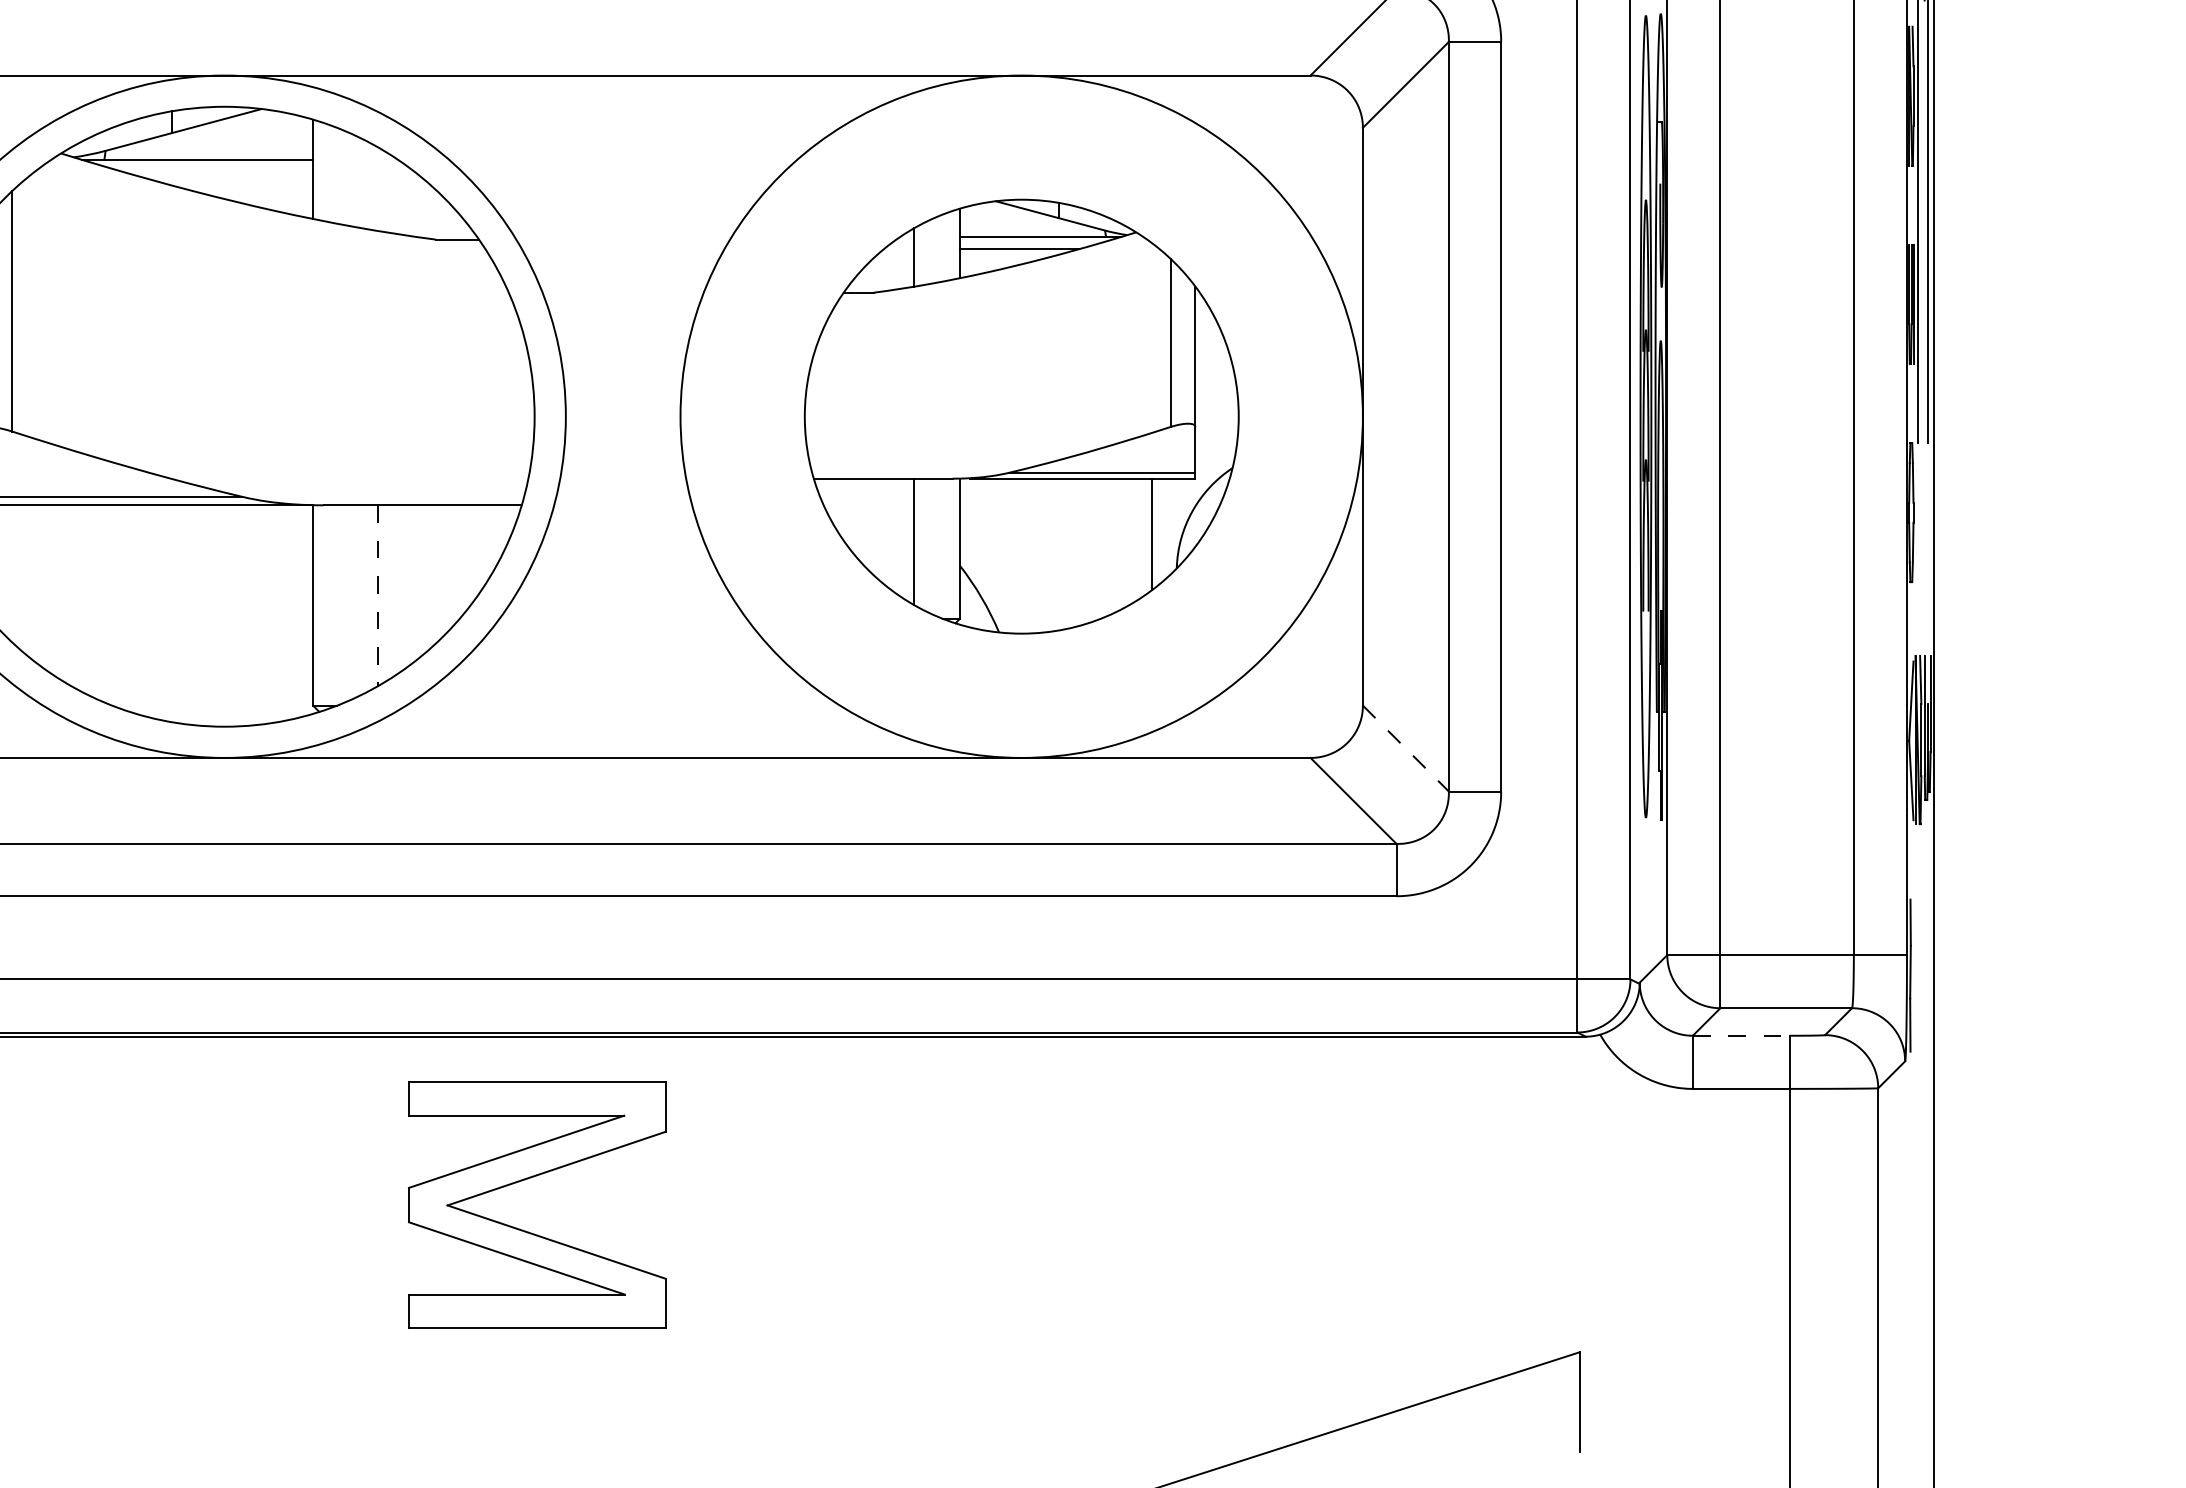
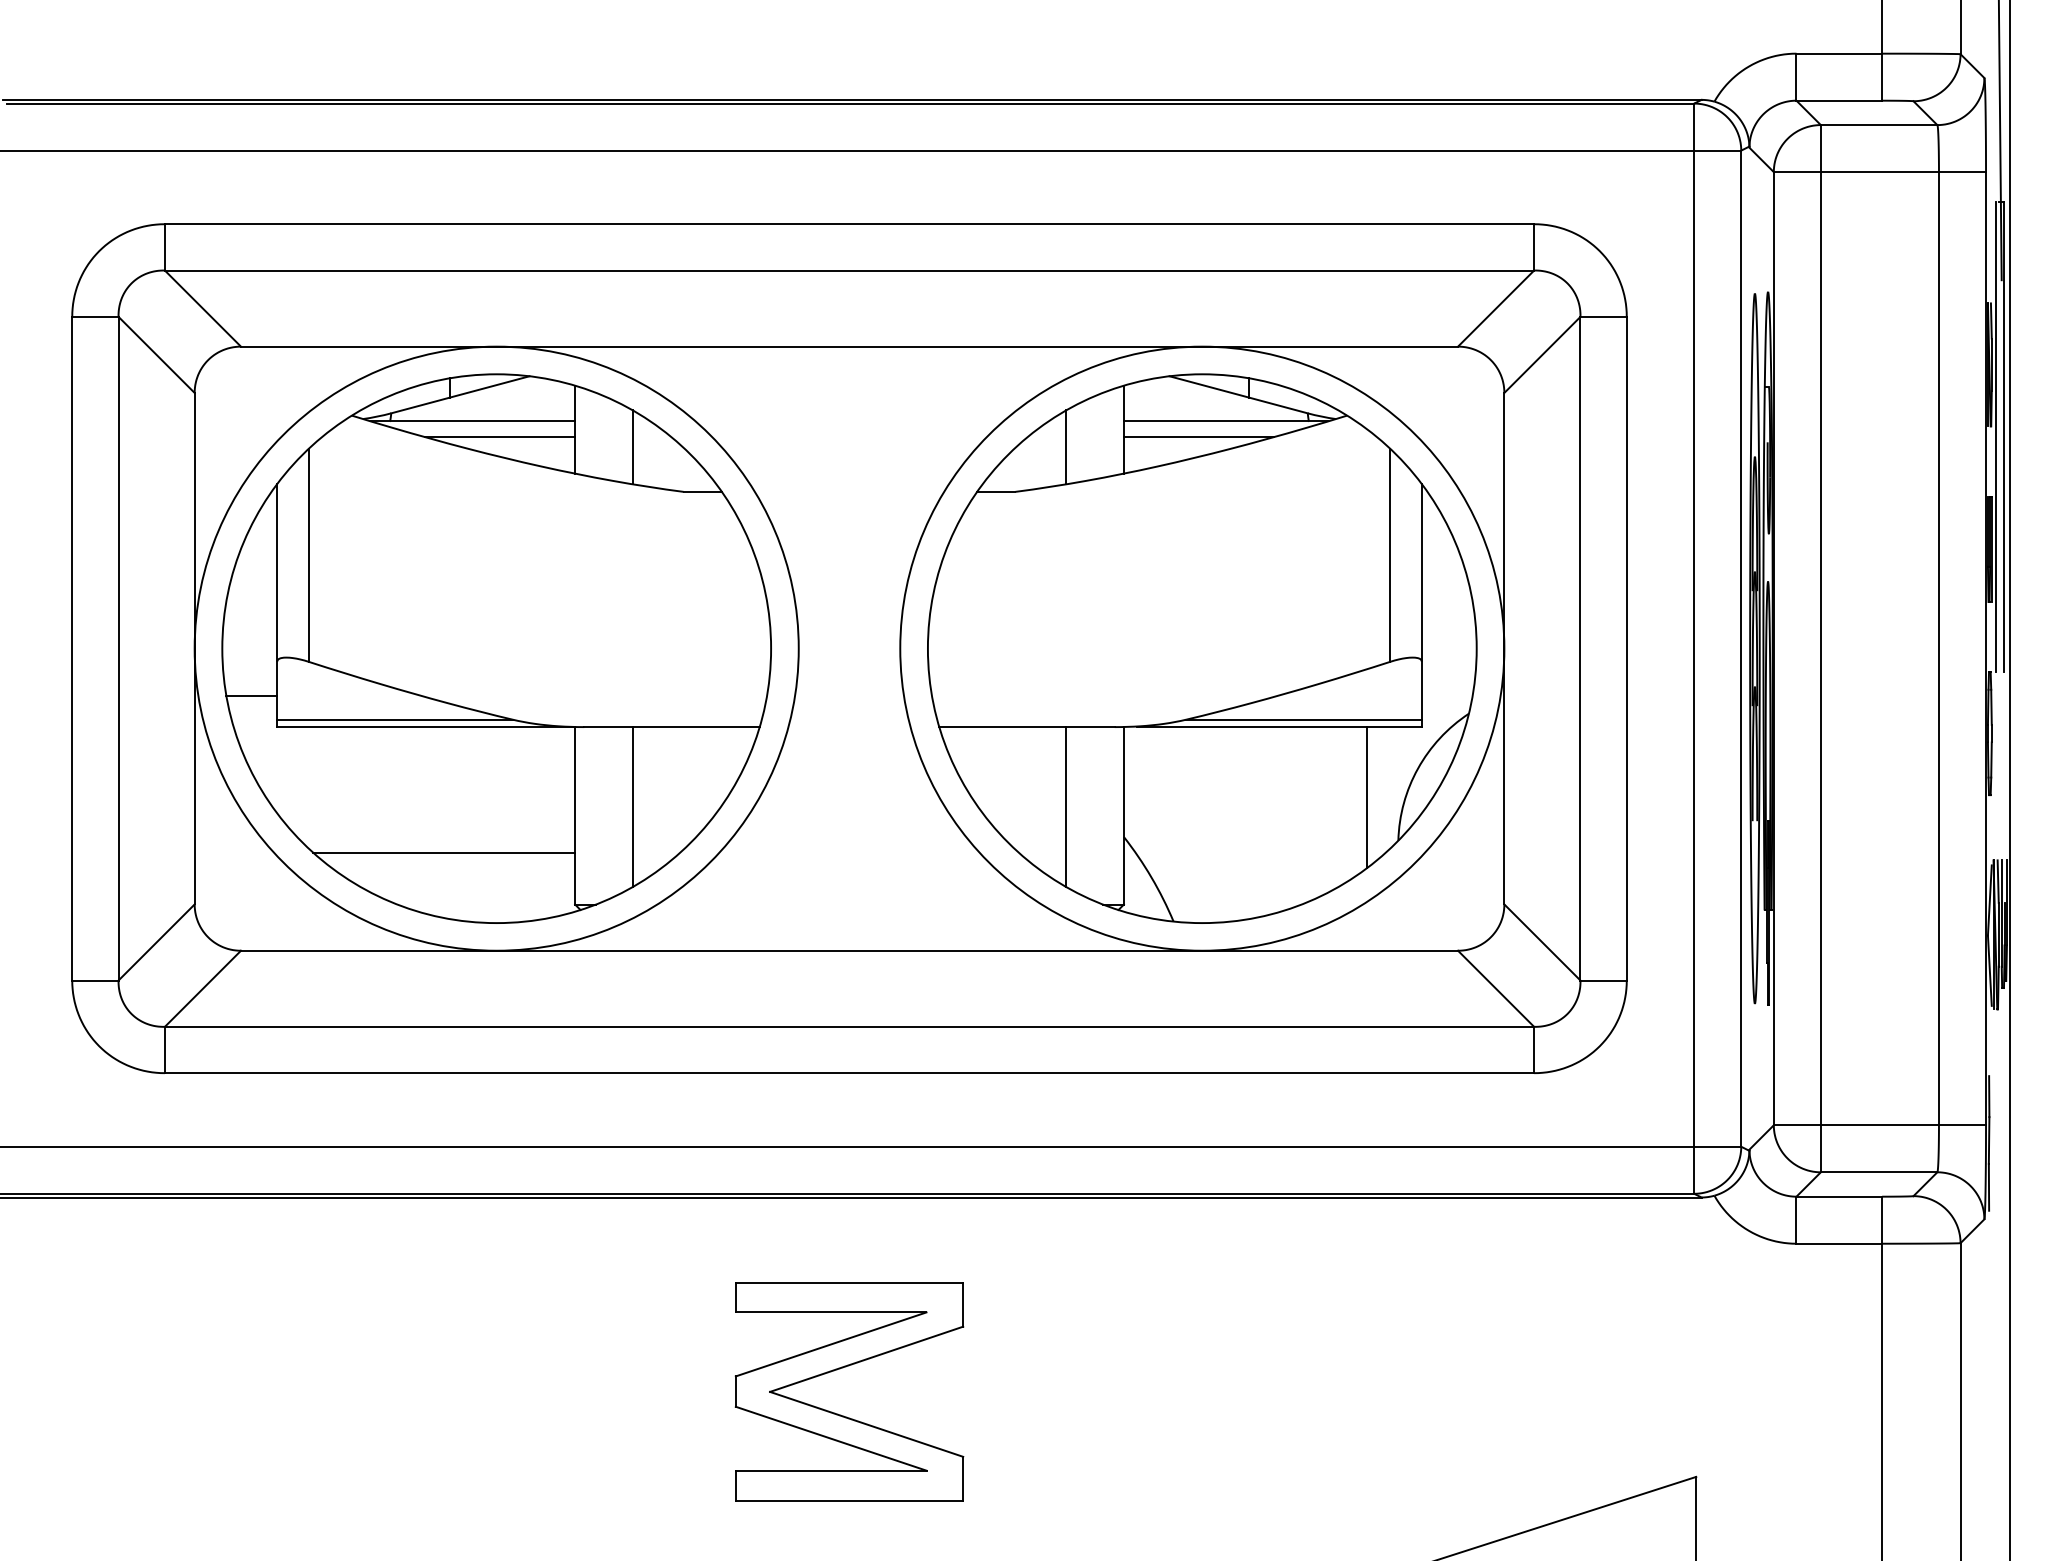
line: (227, 178) -> (499, 437), added
line: (378, 189) -> (632, 447), added
part: (1021, 416) -> (1202, 648), size x1.43
line: (378, 596) -> (632, 807), dashed -> solid
line: (165, 646) -> (444, 852), added
line: (1405, 748) -> (1542, 942), dashed -> solid
line: (1741, 1035) -> (1839, 1196), dashed -> solid
part: (530, 1179) -> (843, 1368), moved

